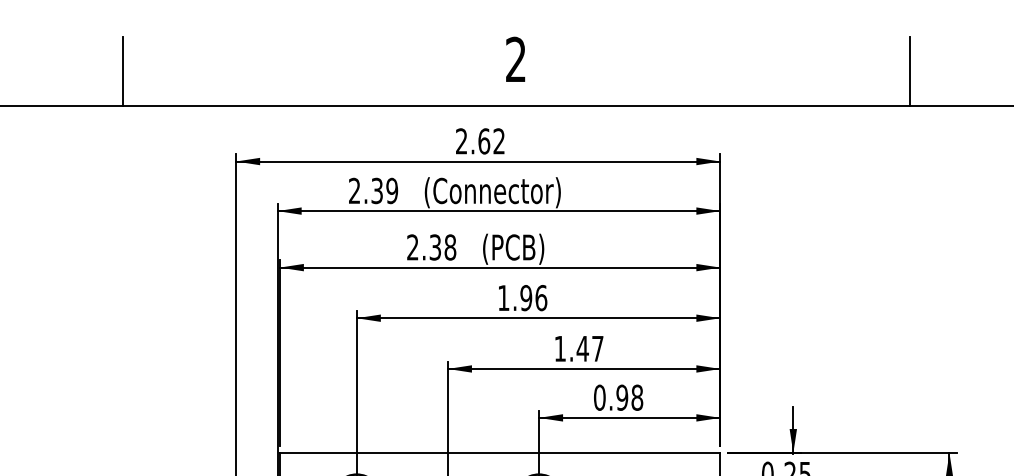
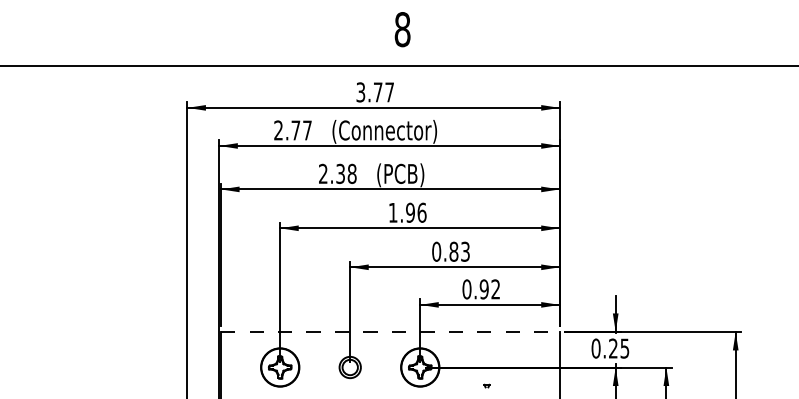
text: (515, 59) -> (402, 29), 2 -> 8
line: (122, 71) -> (100, 38), removed
line: (910, 71) -> (705, 38), removed
text: (479, 141) -> (374, 92), 2.62 -> 3.77
text: (384, 190) -> (301, 130), 2.39 -> 2.77
text: (578, 348) -> (450, 251), 1.47 -> 0.83
text: (636, 397) -> (495, 289), 0.98 -> 0.92
line: (500, 452) -> (390, 331), solid -> dashed

